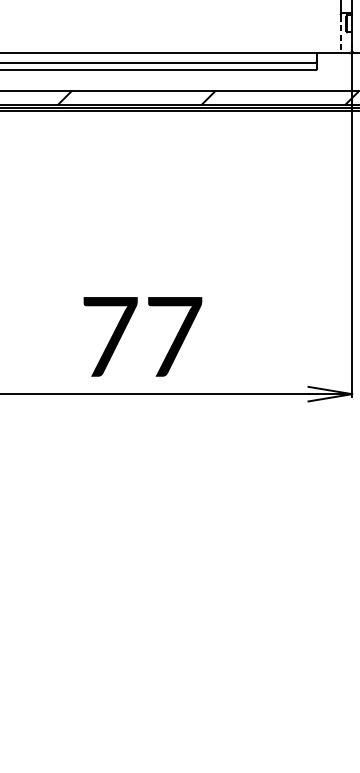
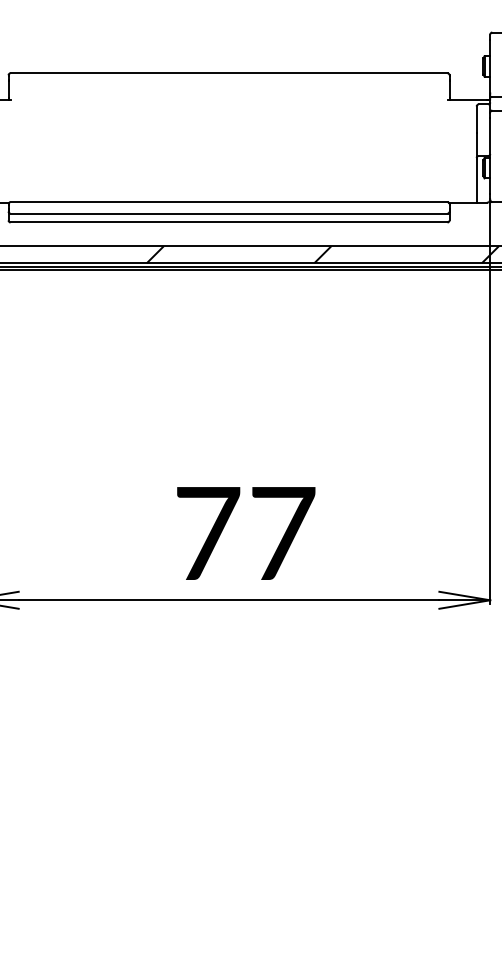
line: (340, 35) -> (476, 181), dashed -> solid

